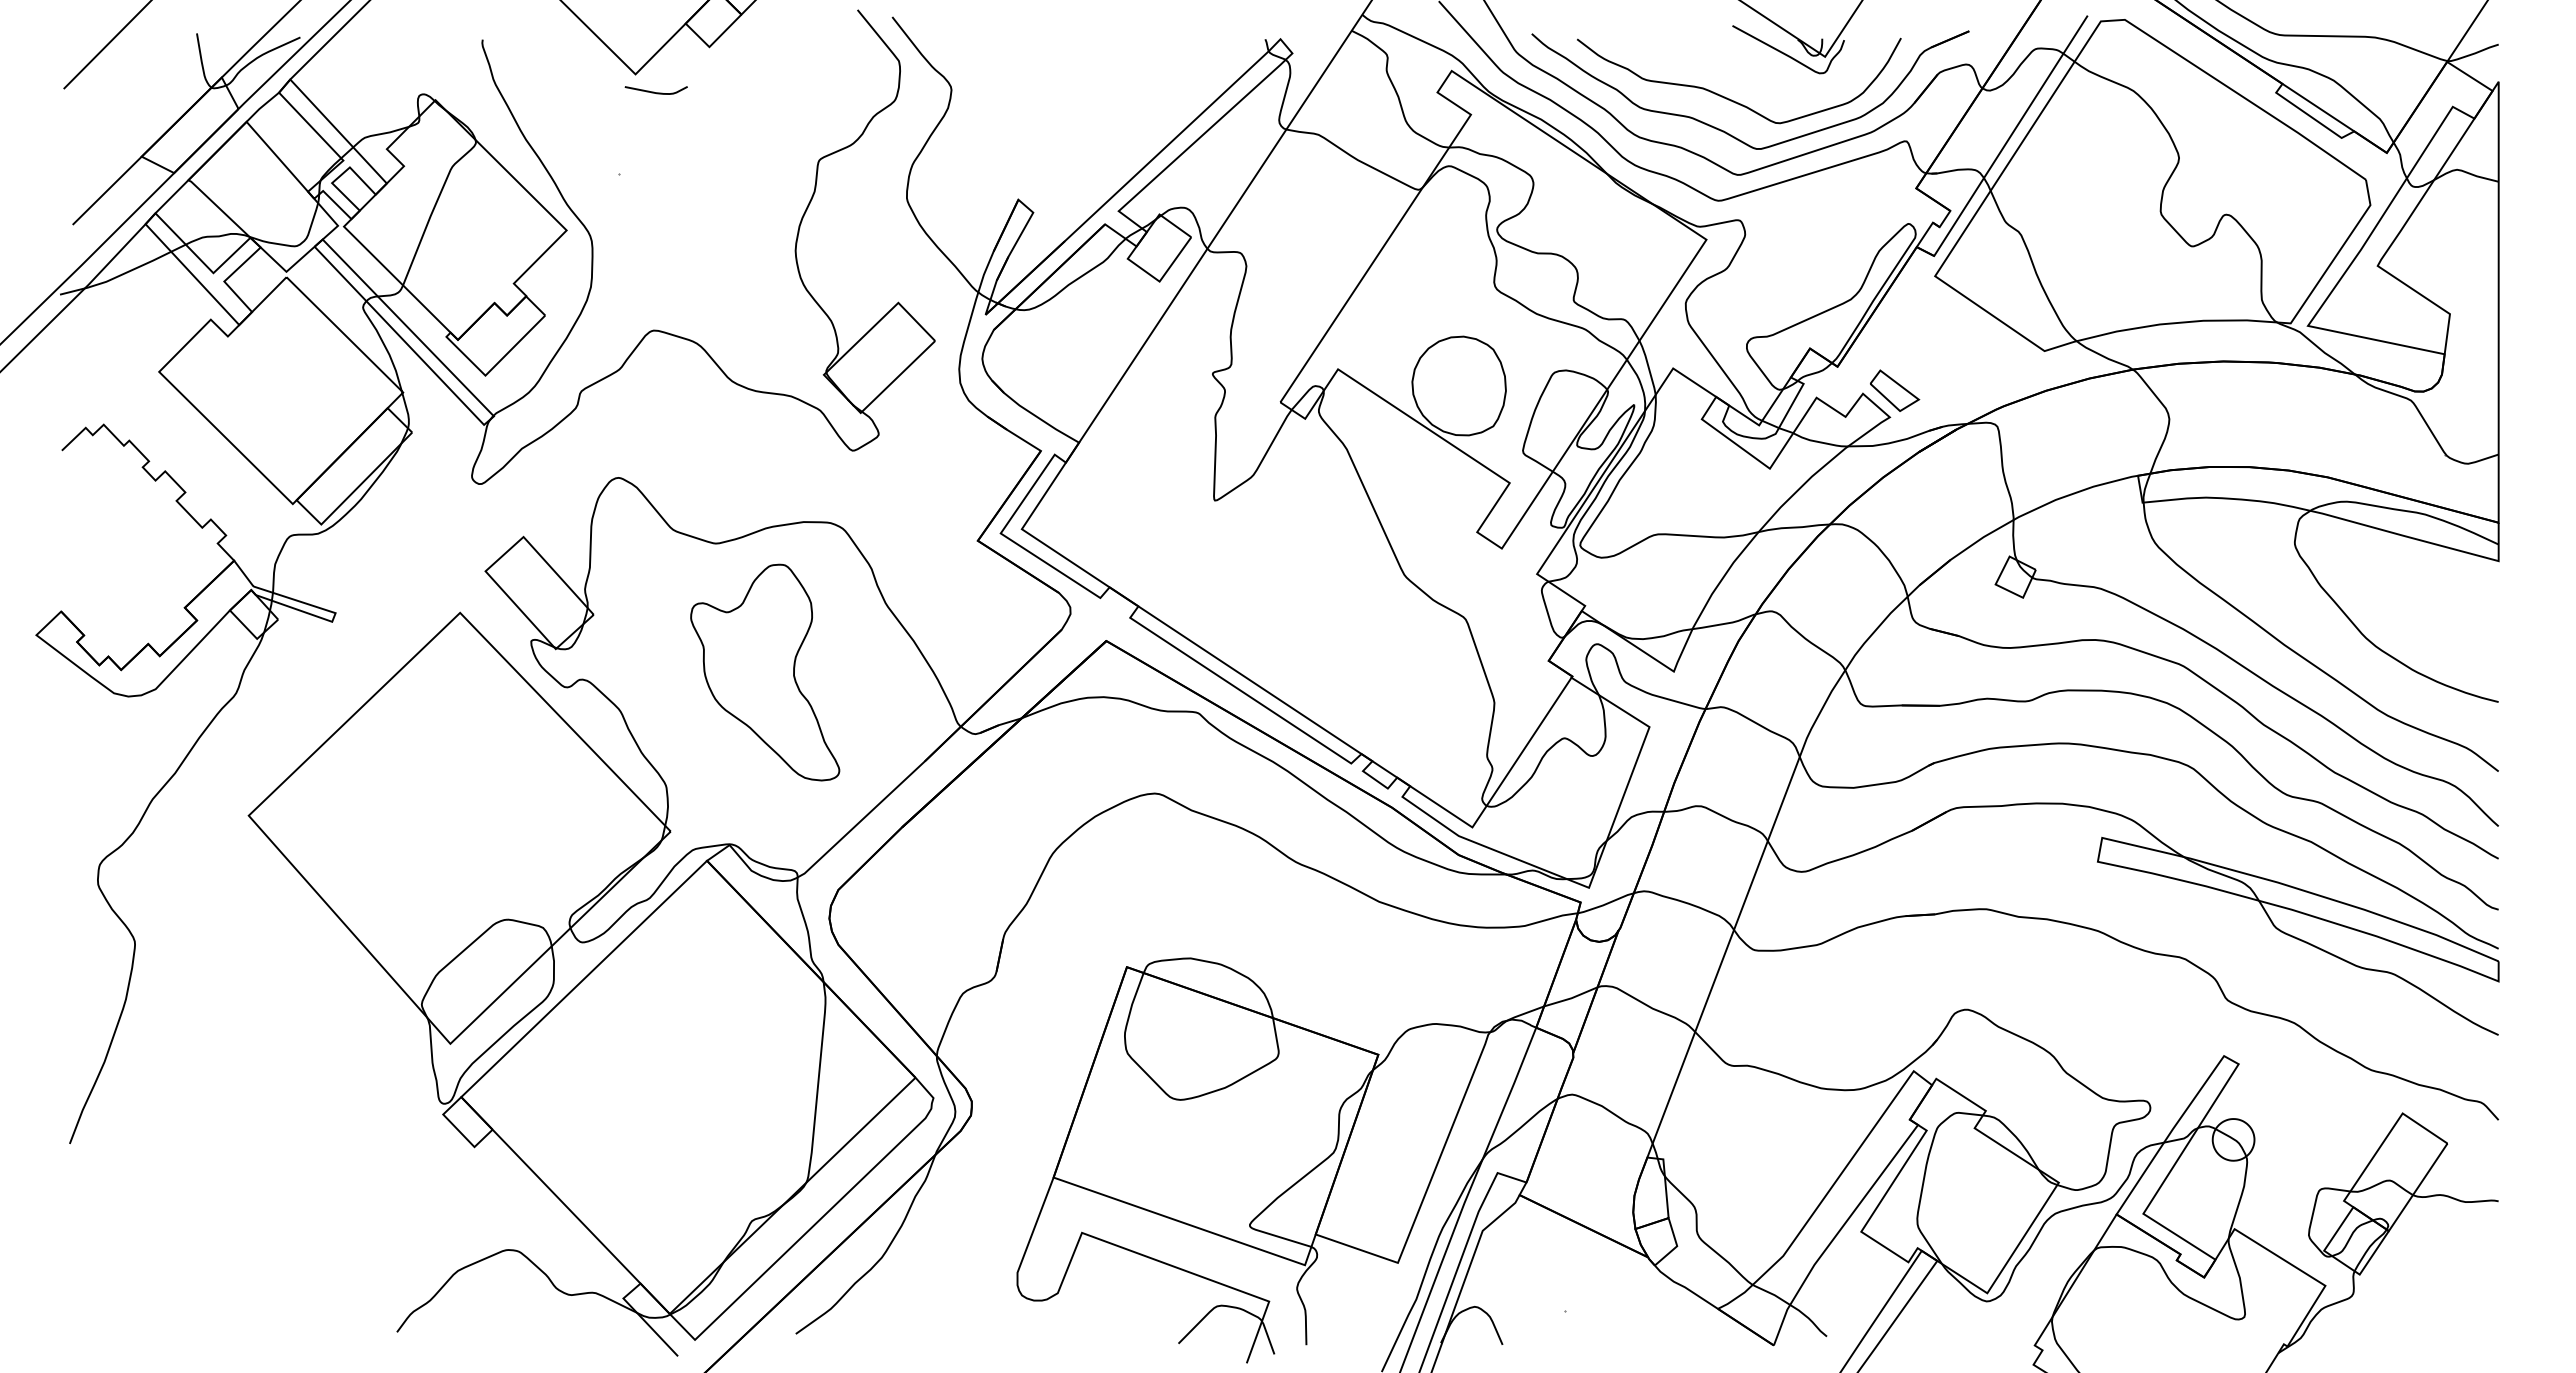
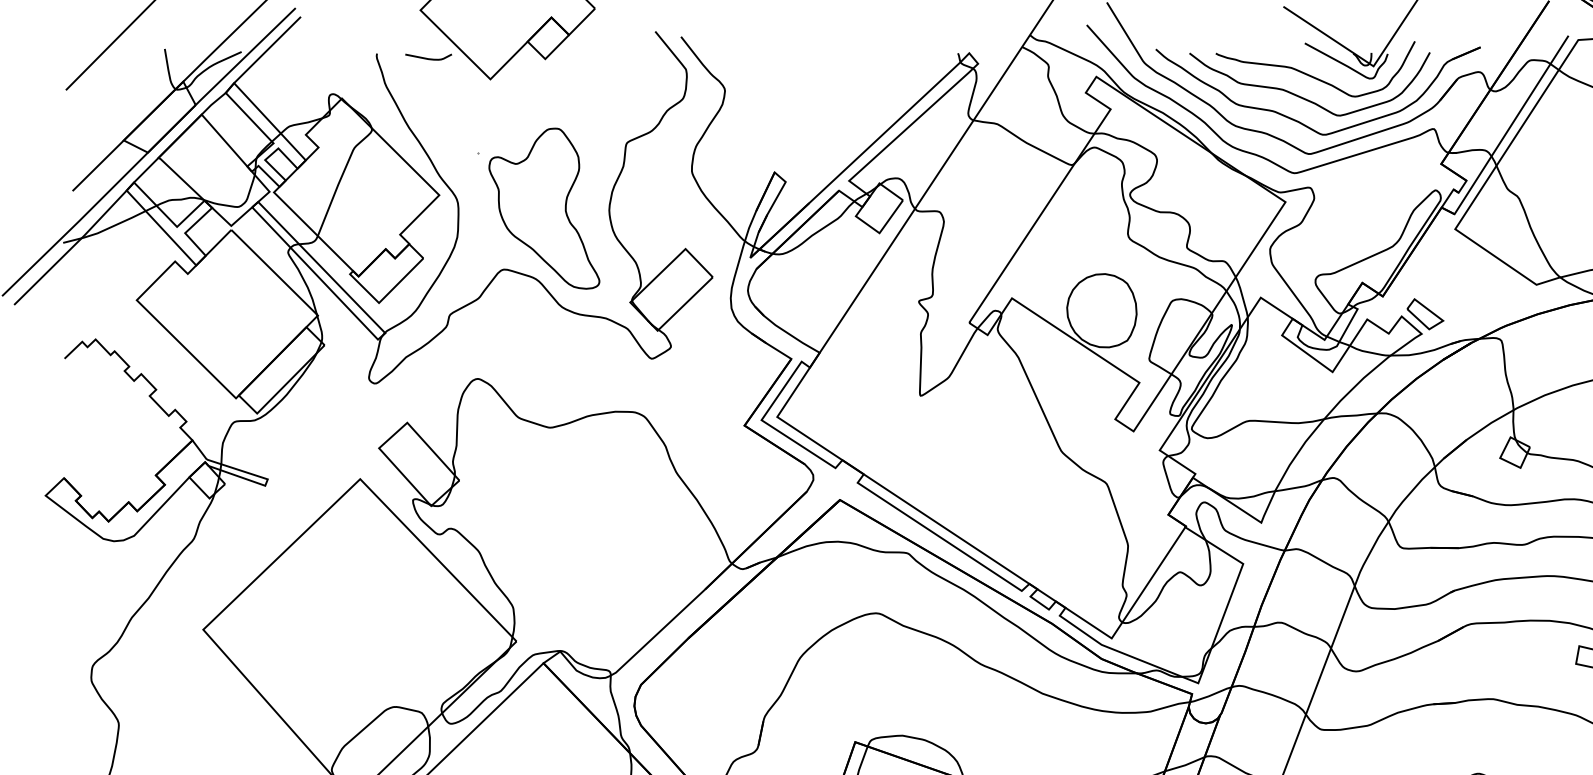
curve: (1744, 70) -> (1313, 76), added
curve: (654, 91) -> (427, 57), moved
part: (765, 672) -> (544, 208), moved

